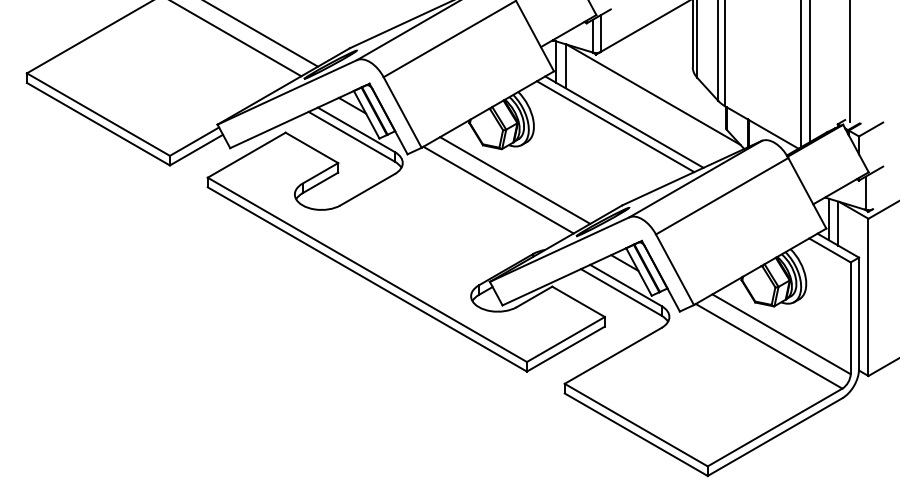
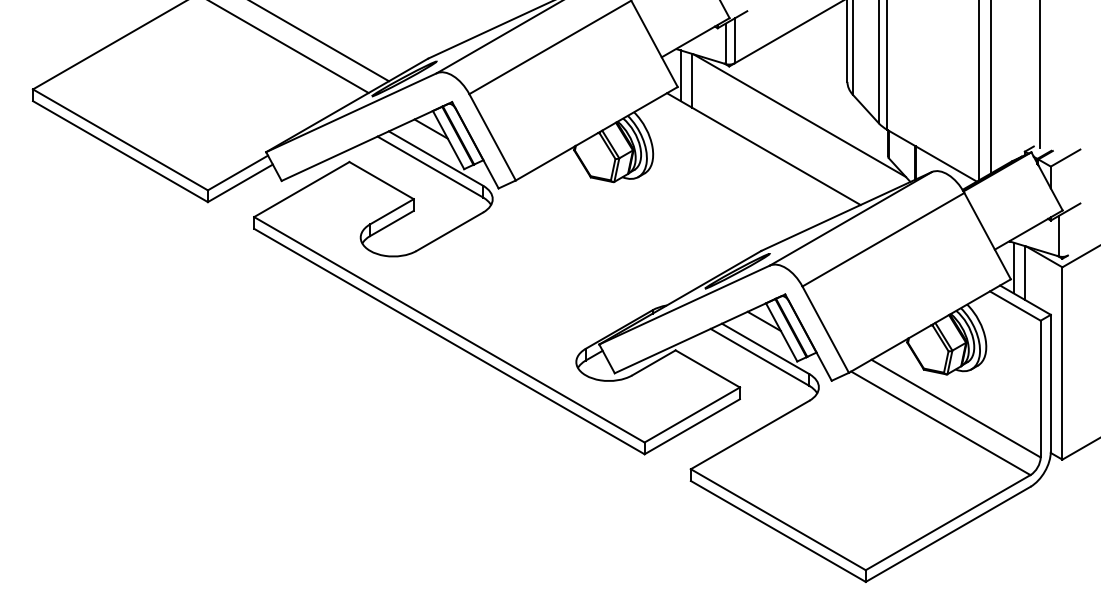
line: (615, 126) -> (752, 154), removed
line: (515, 180) -> (630, 220), removed
line: (498, 190) -> (609, 232), removed

